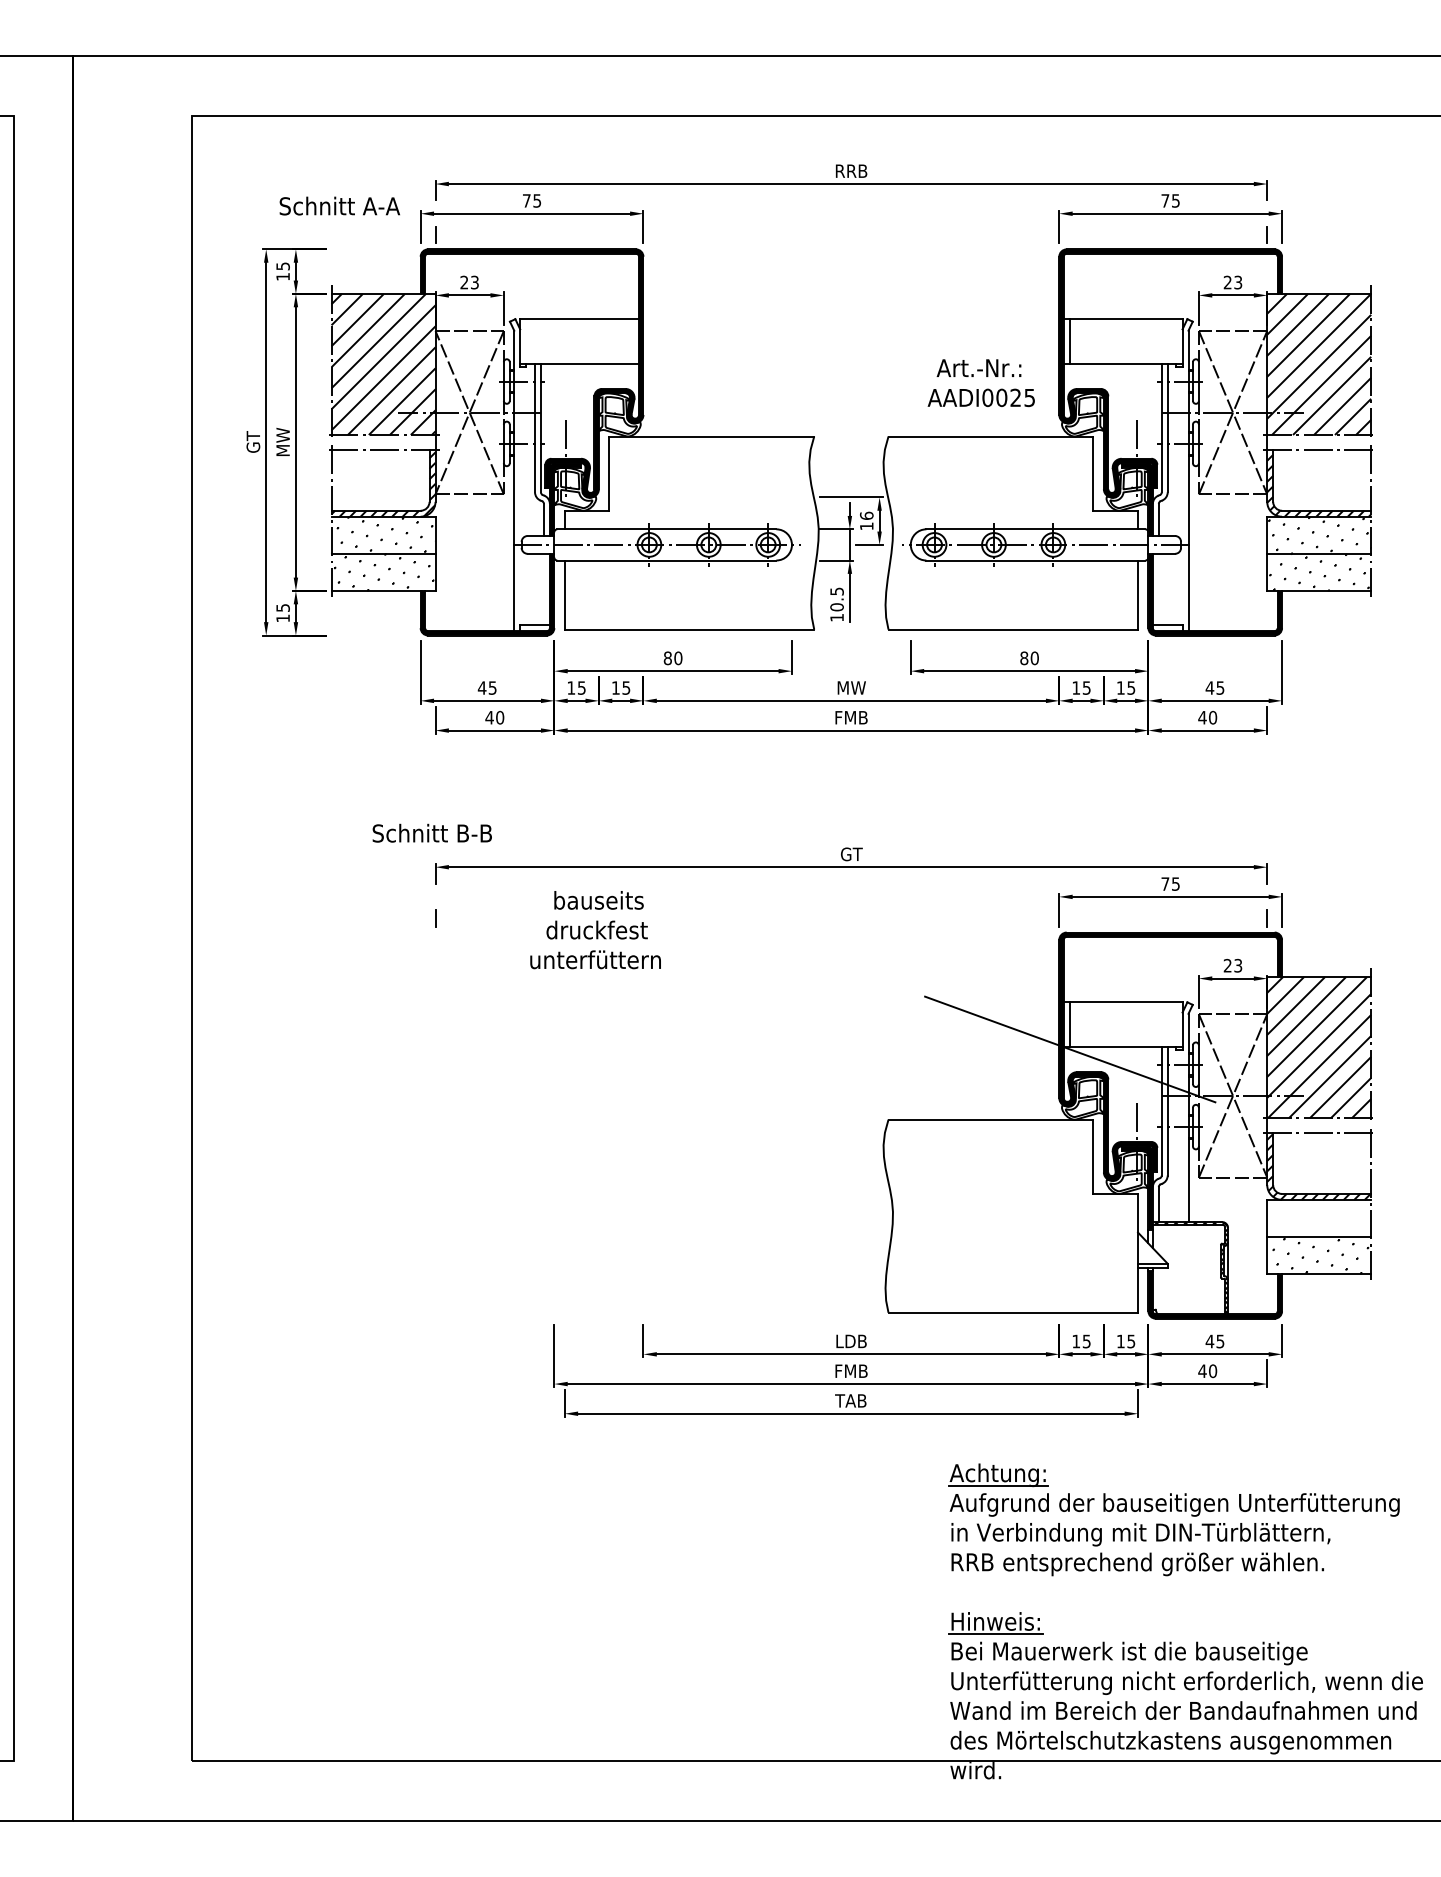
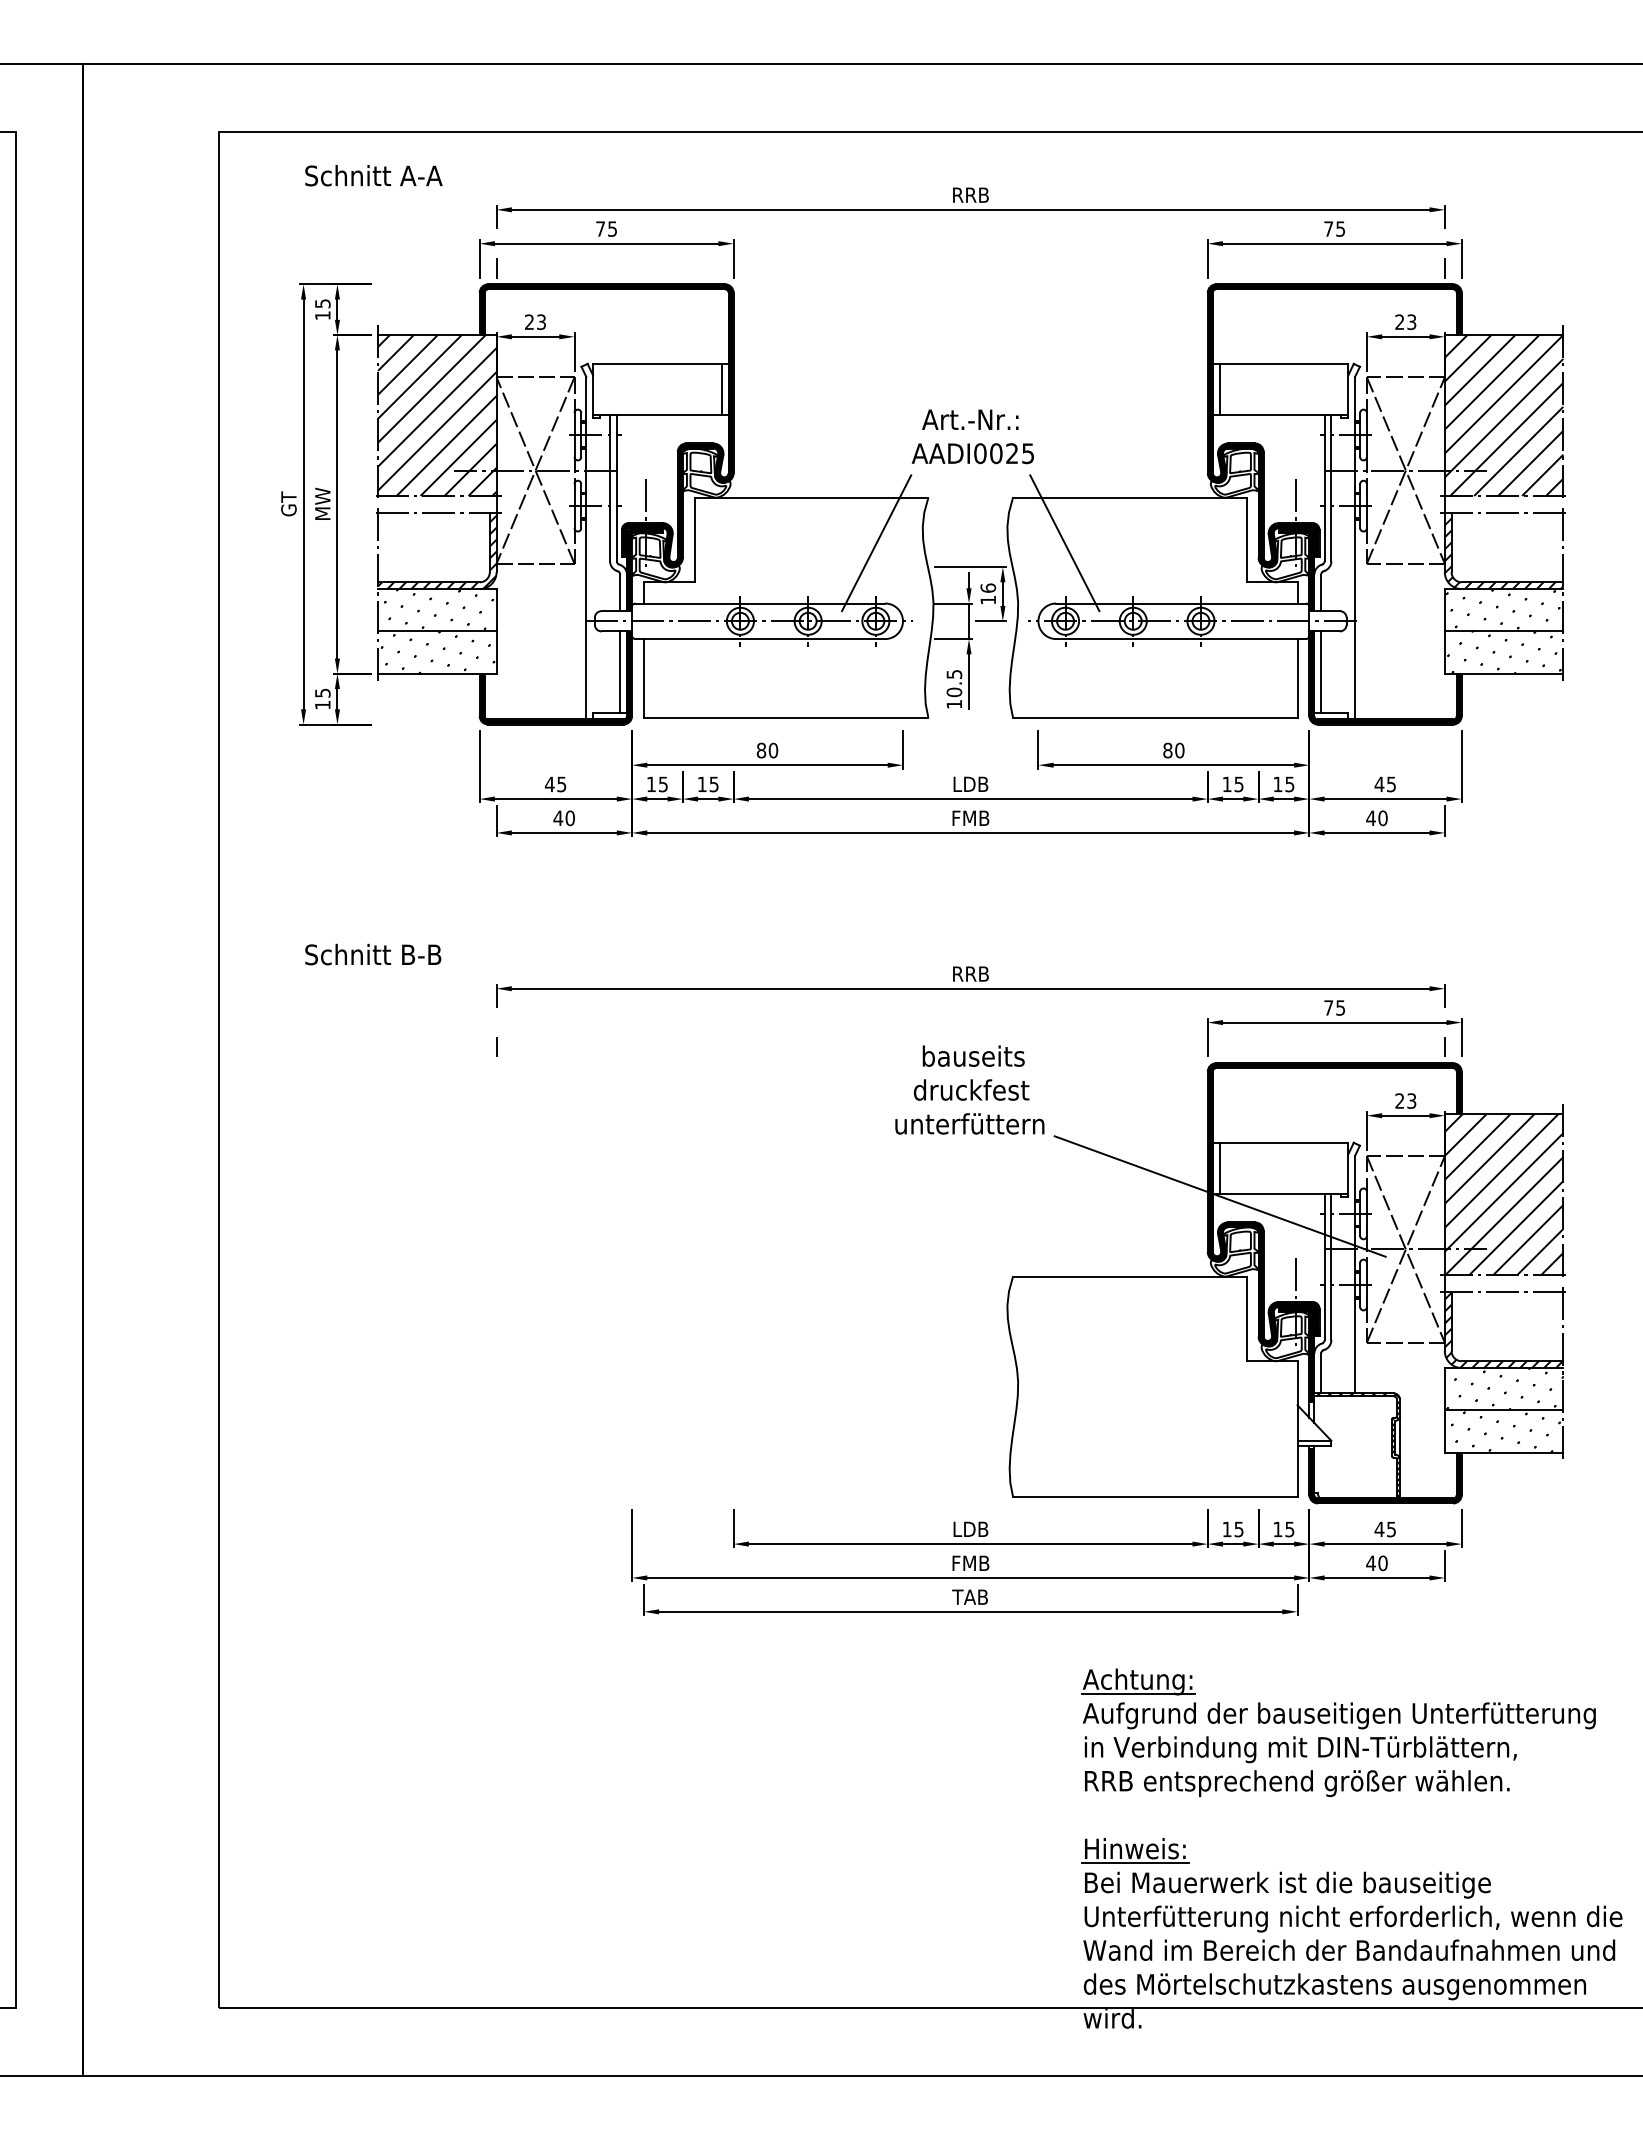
text: (339, 205) -> (373, 175), moved
line: (633, 341) -> (722, 389), added
text: (980, 383) -> (971, 437), moved
line: (768, 476) -> (876, 543), added
line: (933, 476) -> (1064, 543), added
line: (543, 589) -> (619, 672), added
line: (1158, 589) -> (1320, 672), added
text: (851, 687) -> (970, 783), MW -> LDB
text: (431, 832) -> (372, 953), moved
text: (851, 854) -> (970, 974), GT -> RRB
text: (595, 930) -> (969, 1090), moved
hatch: (1320, 1218) -> (1505, 1389), added

